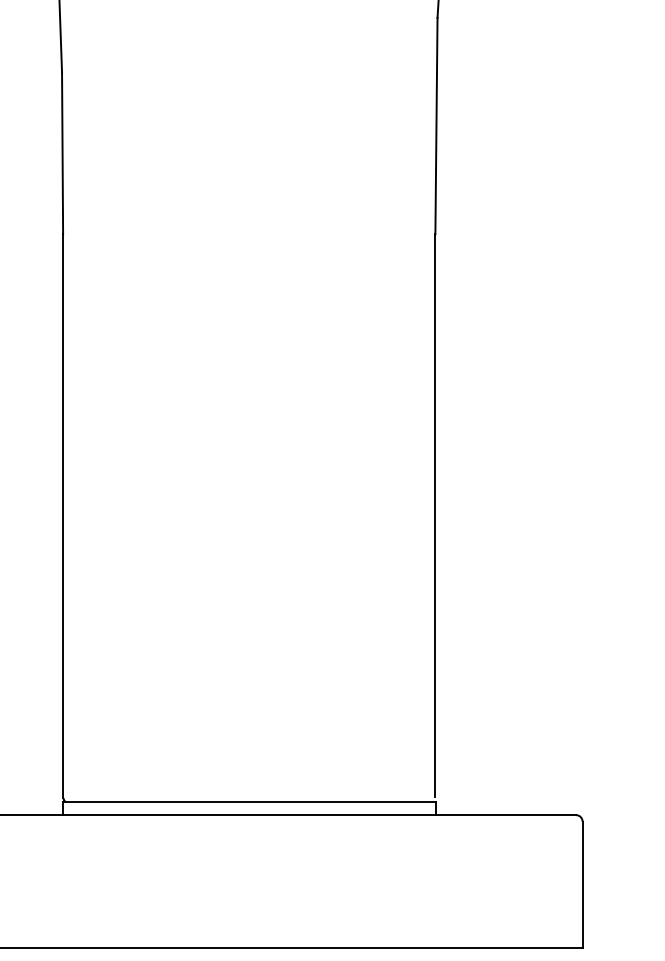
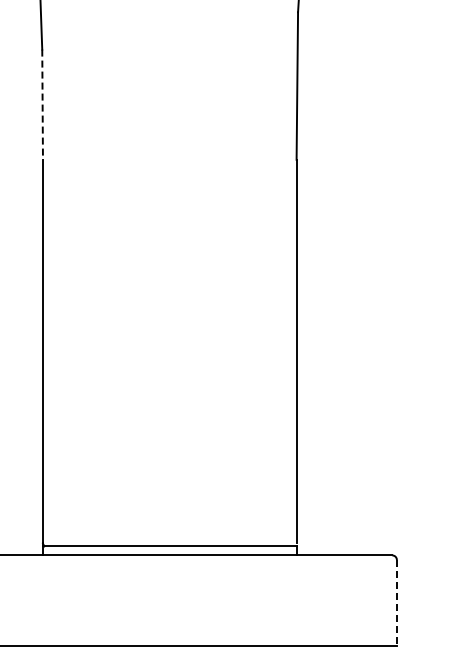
line: (62, 154) -> (42, 105), solid -> dashed
line: (582, 885) -> (396, 603), solid -> dashed

